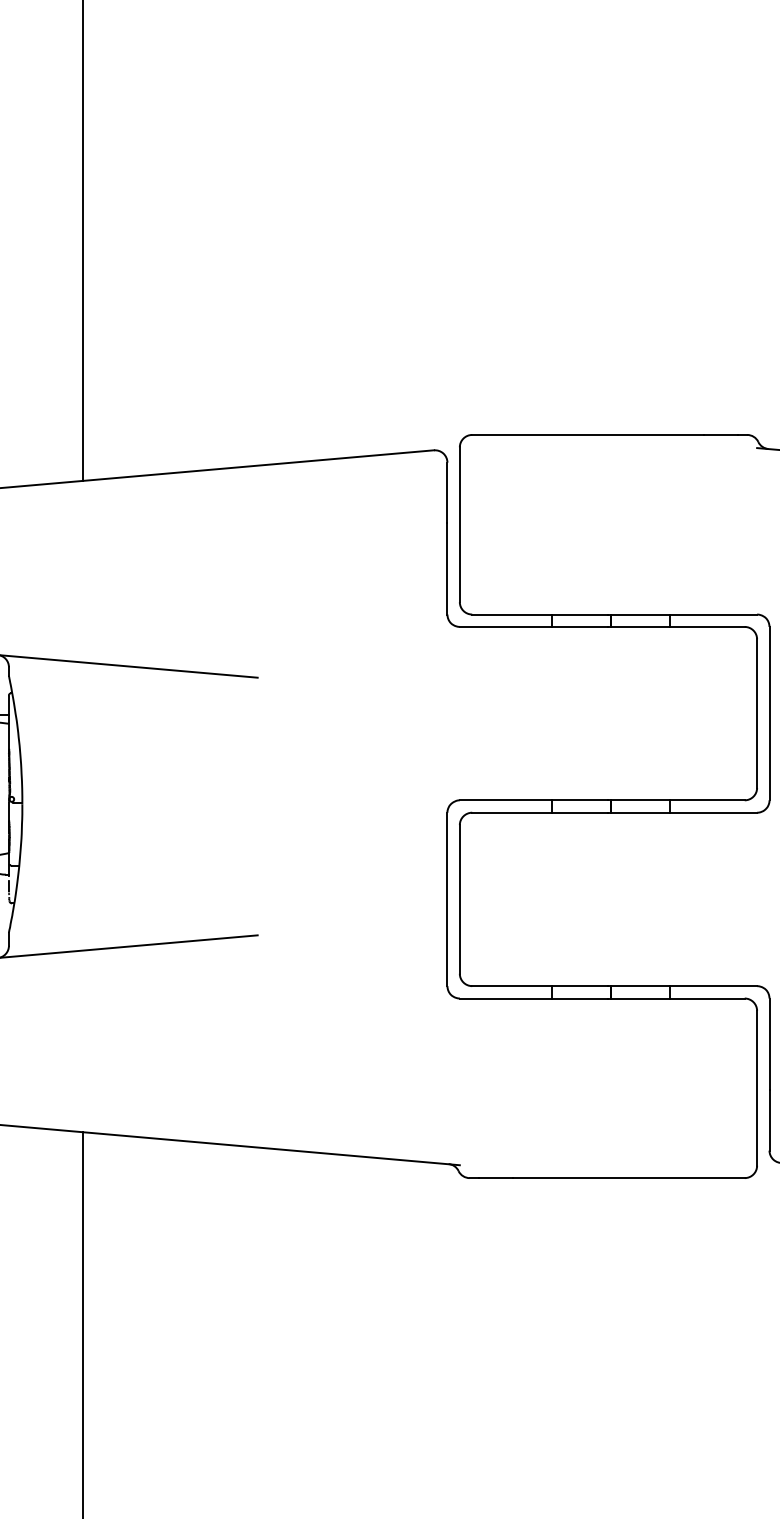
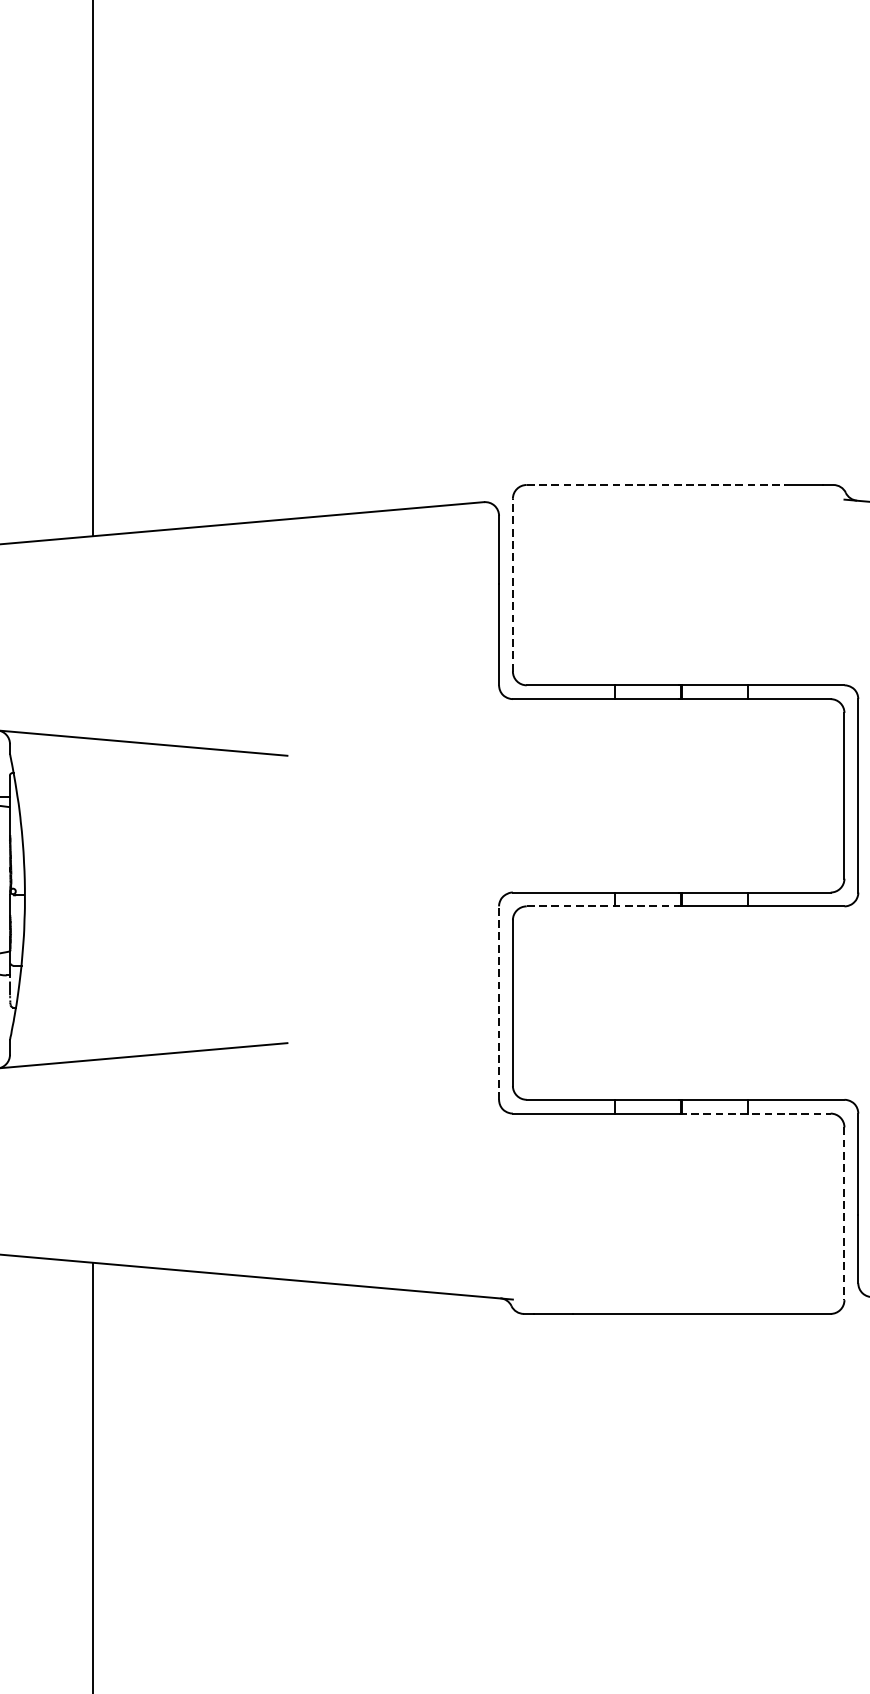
line: (587, 434) -> (655, 484), solid -> dashed
line: (459, 524) -> (512, 584), solid -> dashed
line: (540, 812) -> (602, 906), solid -> dashed
line: (447, 899) -> (499, 1003), solid -> dashed
line: (677, 998) -> (755, 1113), solid -> dashed
line: (757, 1088) -> (844, 1213), solid -> dashed

